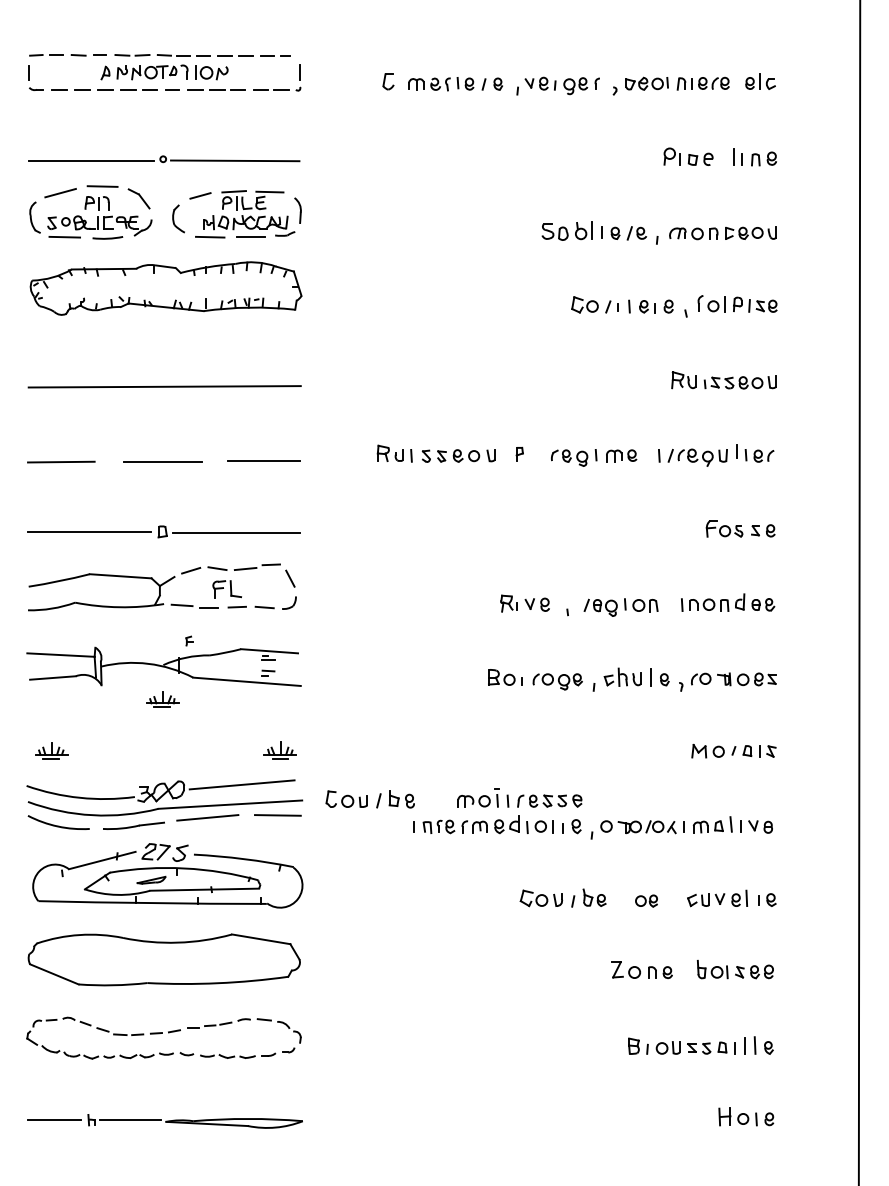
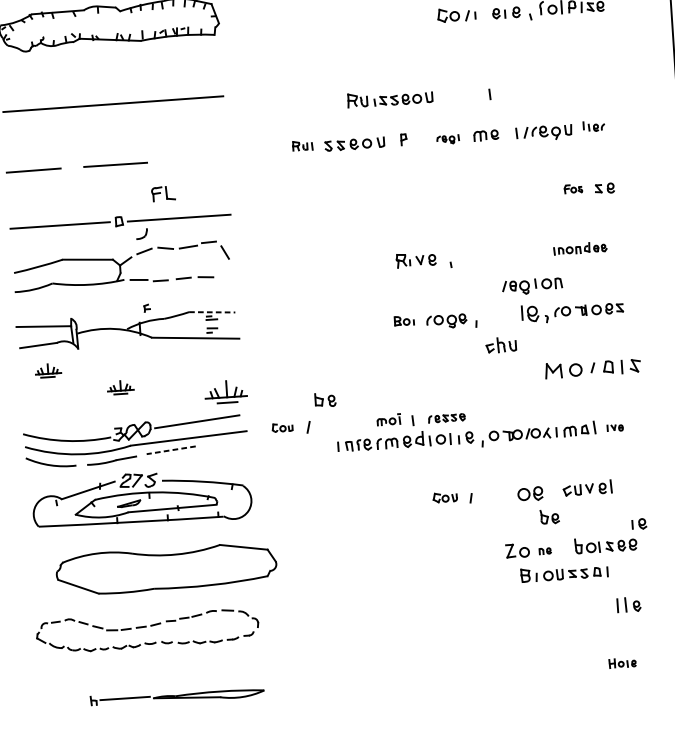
line: (629, 306) -> (489, 94), moved
part: (723, 380) -> (389, 98), moved
part: (394, 453) -> (302, 145), size x0.7
part: (755, 453) -> (594, 126), size x0.7
part: (574, 457) -> (448, 139), size x0.6
line: (263, 461) -> (197, 159), removed
part: (724, 528) -> (573, 188), size x0.6
part: (226, 589) -> (162, 194), moved
part: (289, 602) -> (141, 233), moved
part: (728, 602) -> (580, 248), size x0.7
part: (620, 607) -> (531, 286), moved
line: (269, 651) -> (212, 312), solid -> dashed
part: (622, 676) -> (500, 344), moved
part: (505, 677) -> (404, 320), size x0.7
part: (664, 679) -> (532, 313), size x1.6
part: (162, 699) -> (120, 387), moved
part: (51, 750) -> (47, 370), moved
part: (279, 750) -> (225, 391), size x1.6
part: (733, 750) -> (592, 367), size x1.4
part: (478, 797) -> (388, 419), size x0.7
part: (346, 798) -> (282, 427), size x0.6
part: (401, 799) -> (325, 399), moved
part: (549, 800) -> (446, 417), size x0.7
line: (277, 815) -> (227, 444), removed
line: (207, 817) -> (170, 450), solid -> dashed
part: (756, 826) -> (615, 427), size x0.6
part: (594, 897) -> (549, 516), moved
part: (541, 898) -> (445, 497), size x0.7
part: (767, 899) -> (639, 523), moved
part: (646, 900) -> (530, 493), size x1.4
part: (163, 959) -> (165, 568), moved
part: (660, 972) -> (545, 550), size x0.6
part: (681, 1045) -> (563, 572), moved
part: (746, 1116) -> (622, 662), size x0.6
line: (54, 1119) -> (63, 702), removed

